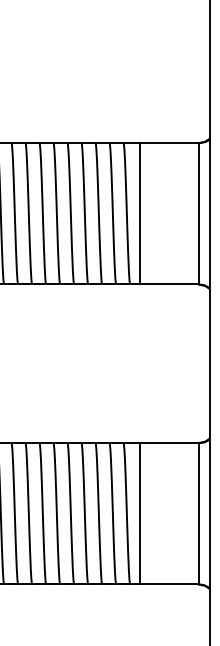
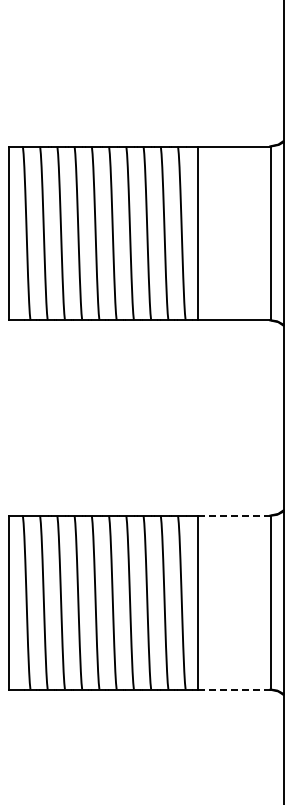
line: (169, 443) -> (234, 515), solid -> dashed
line: (169, 584) -> (234, 689), solid -> dashed

